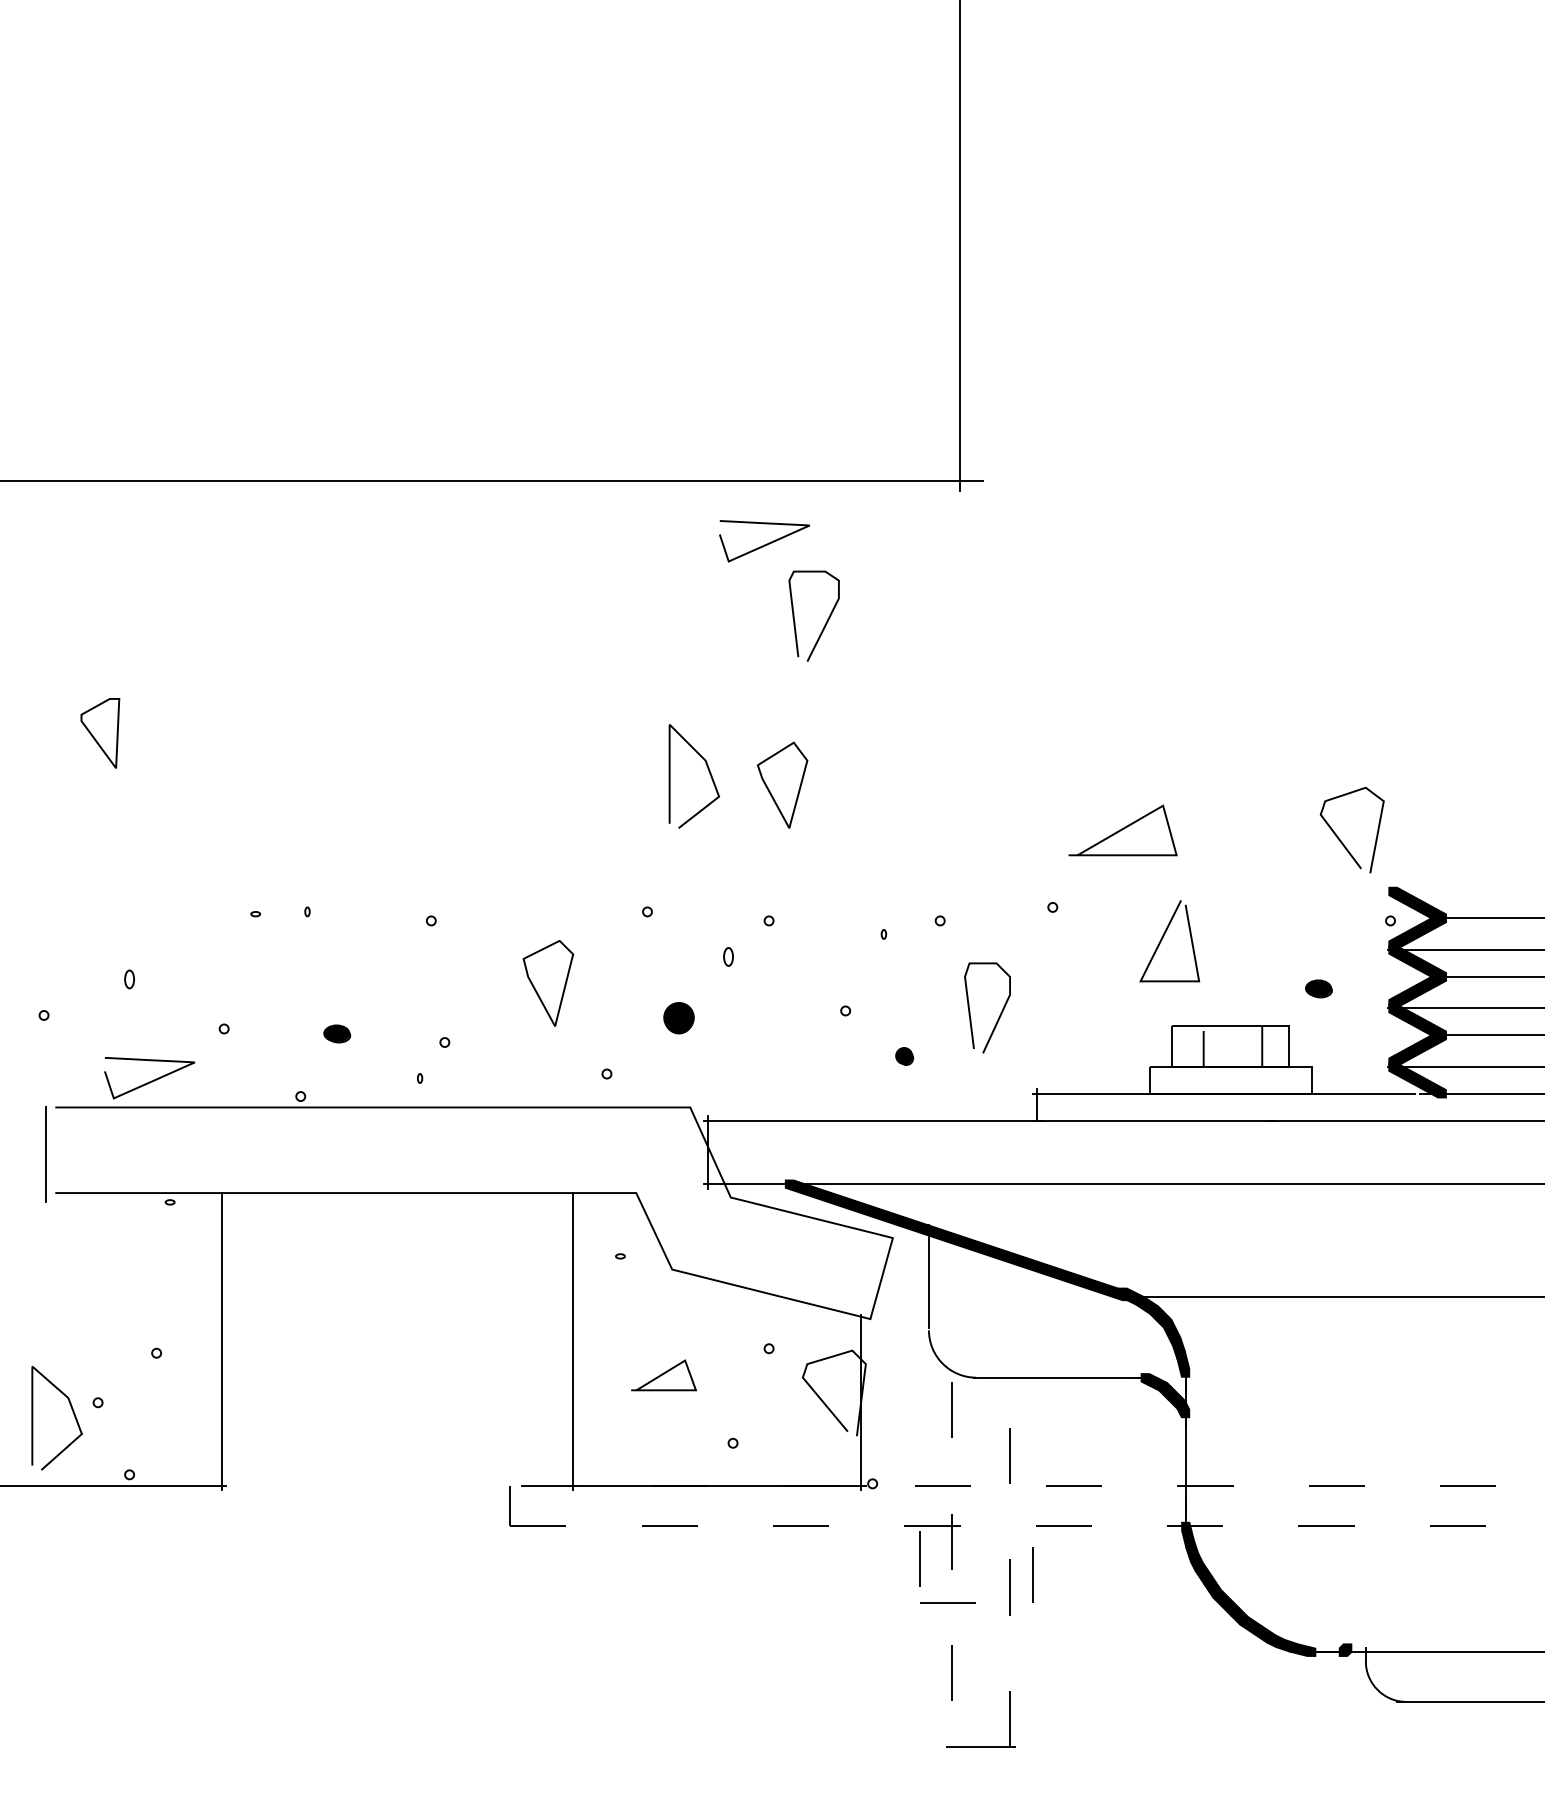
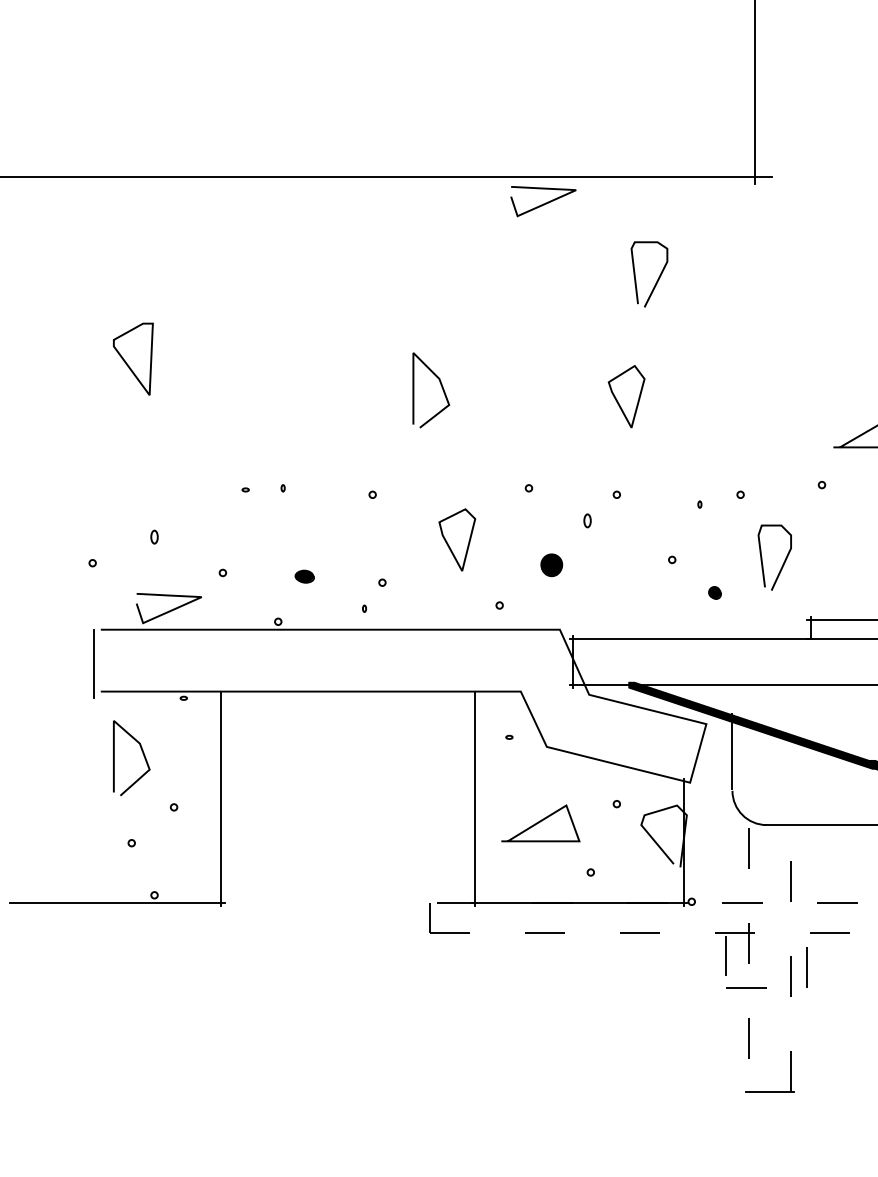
part: (764, 541) -> (543, 201), moved
part: (100, 733) -> (133, 359), size x1.43
part: (708, 771) -> (441, 386), moved
part: (663, 1375) -> (540, 823), size x1.67
part: (72, 1412) -> (142, 754), moved

